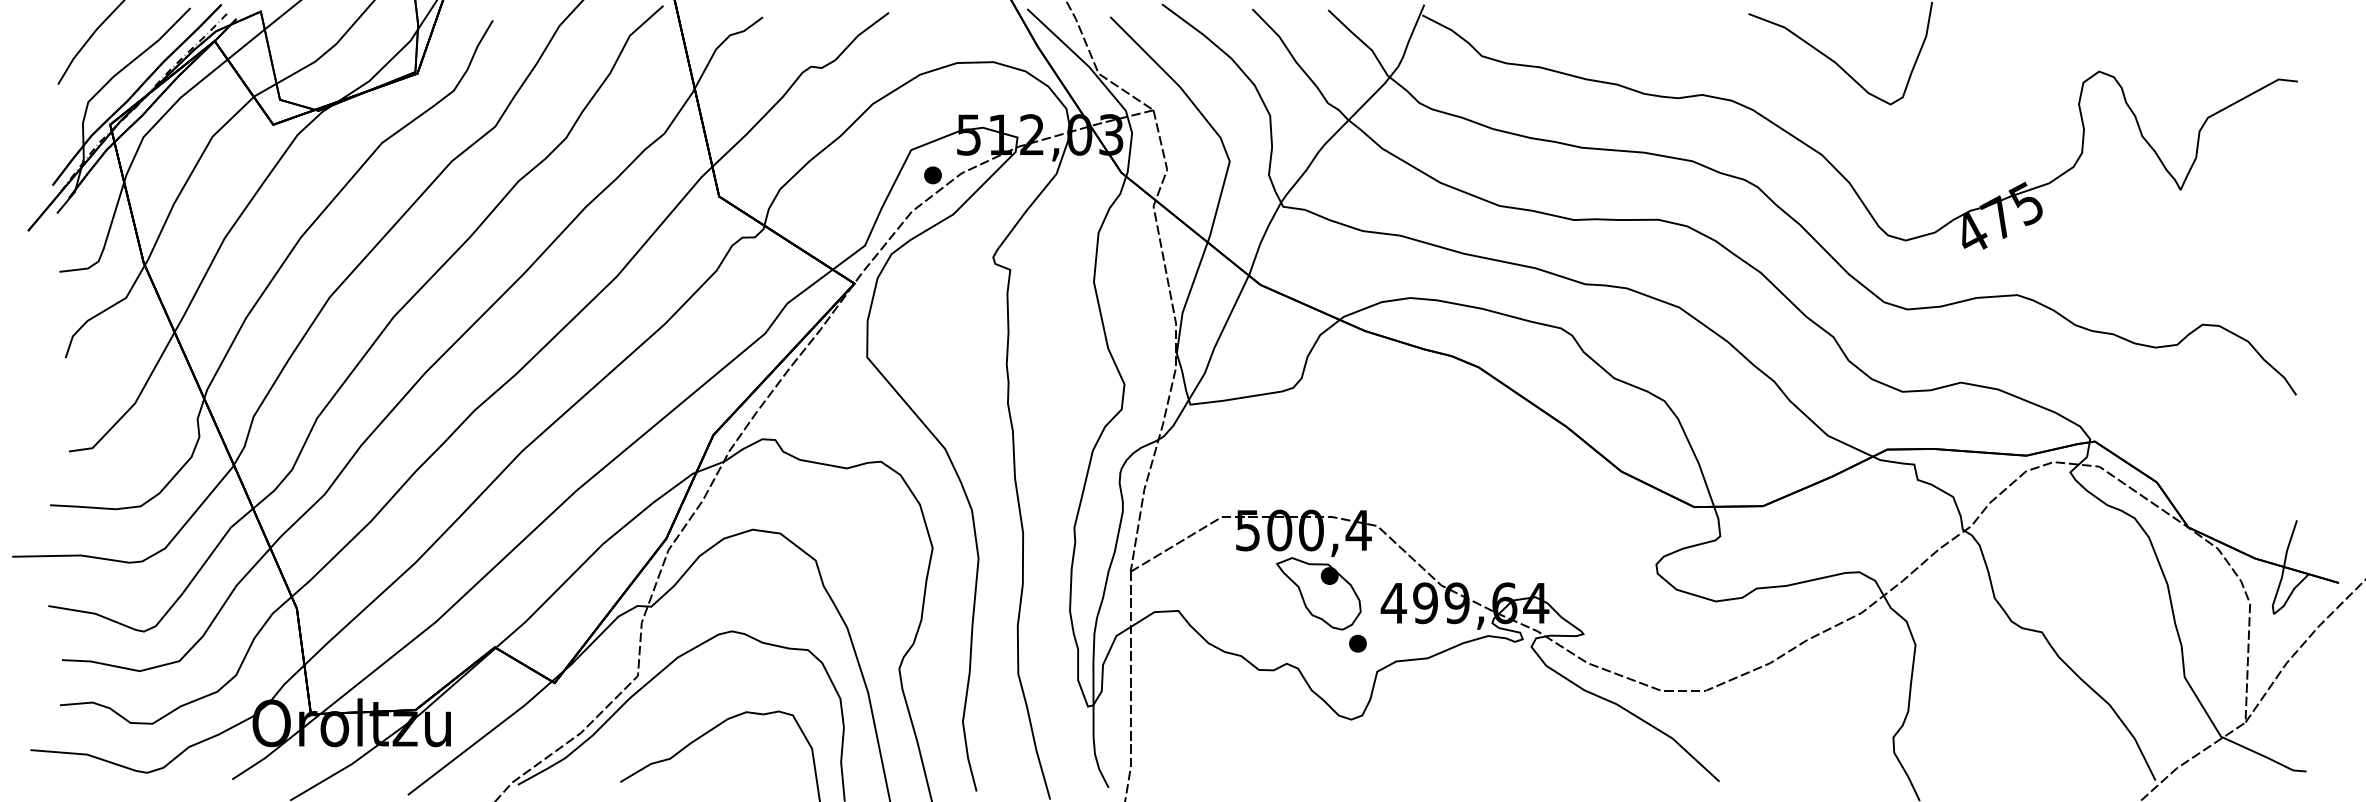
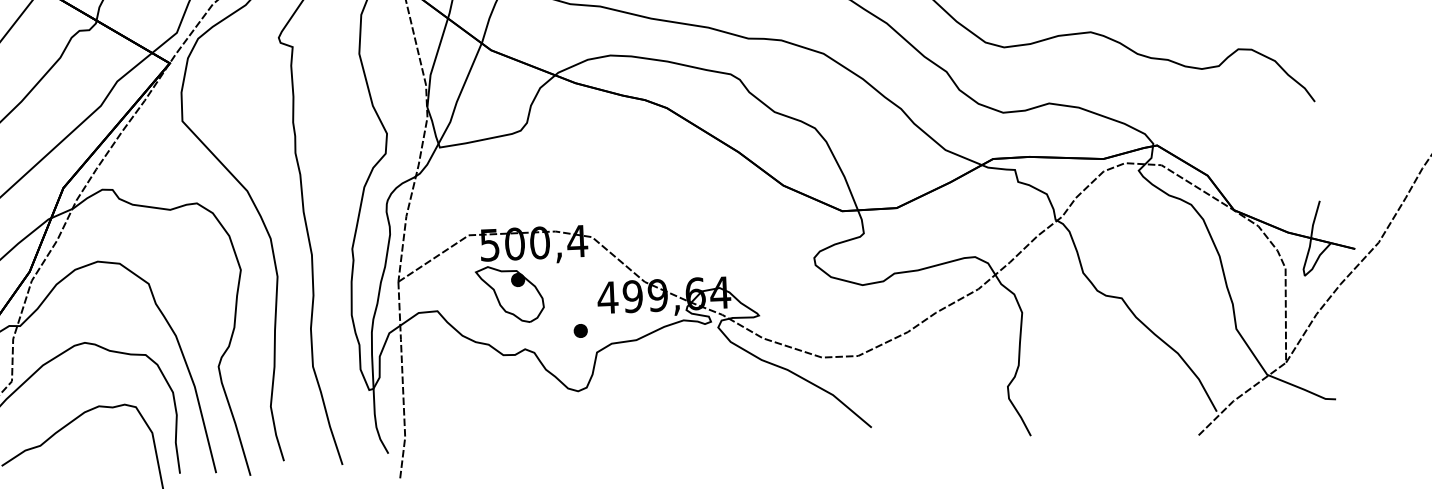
part: (1318, 593) -> (509, 294), moved

